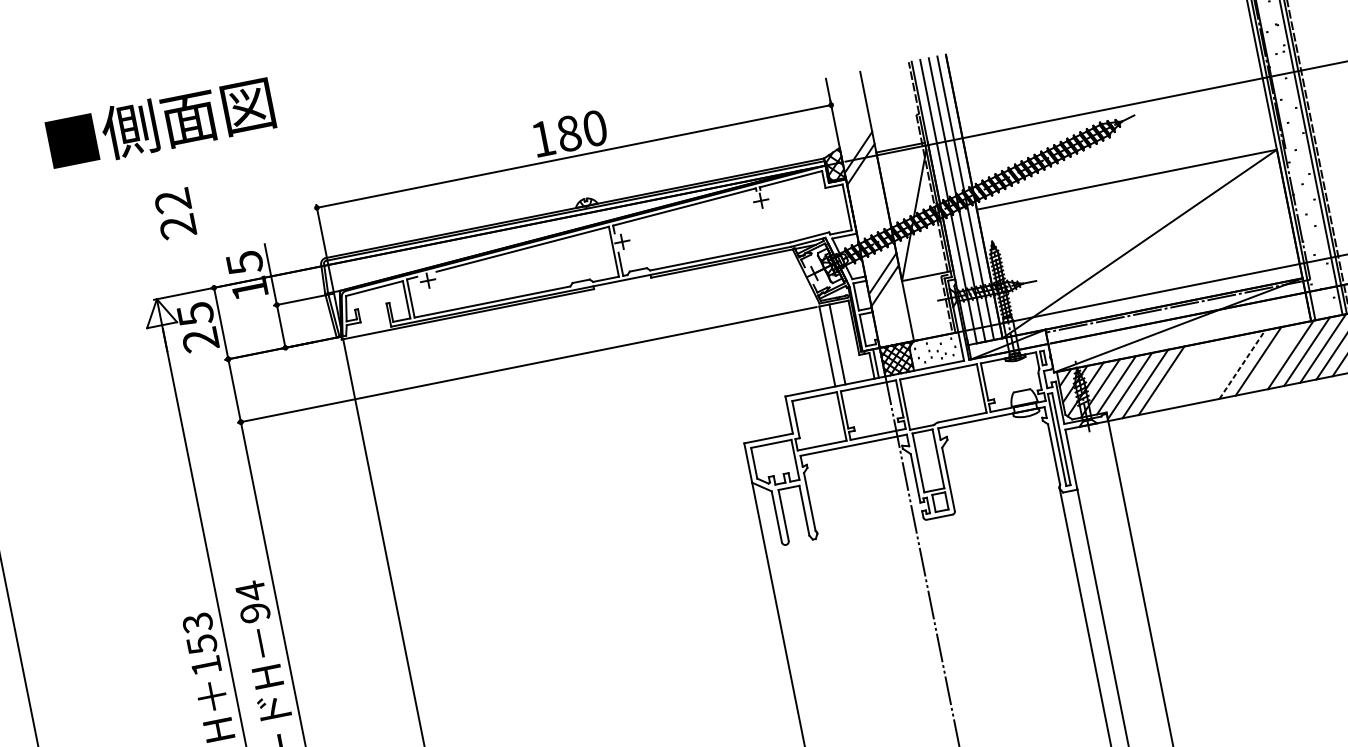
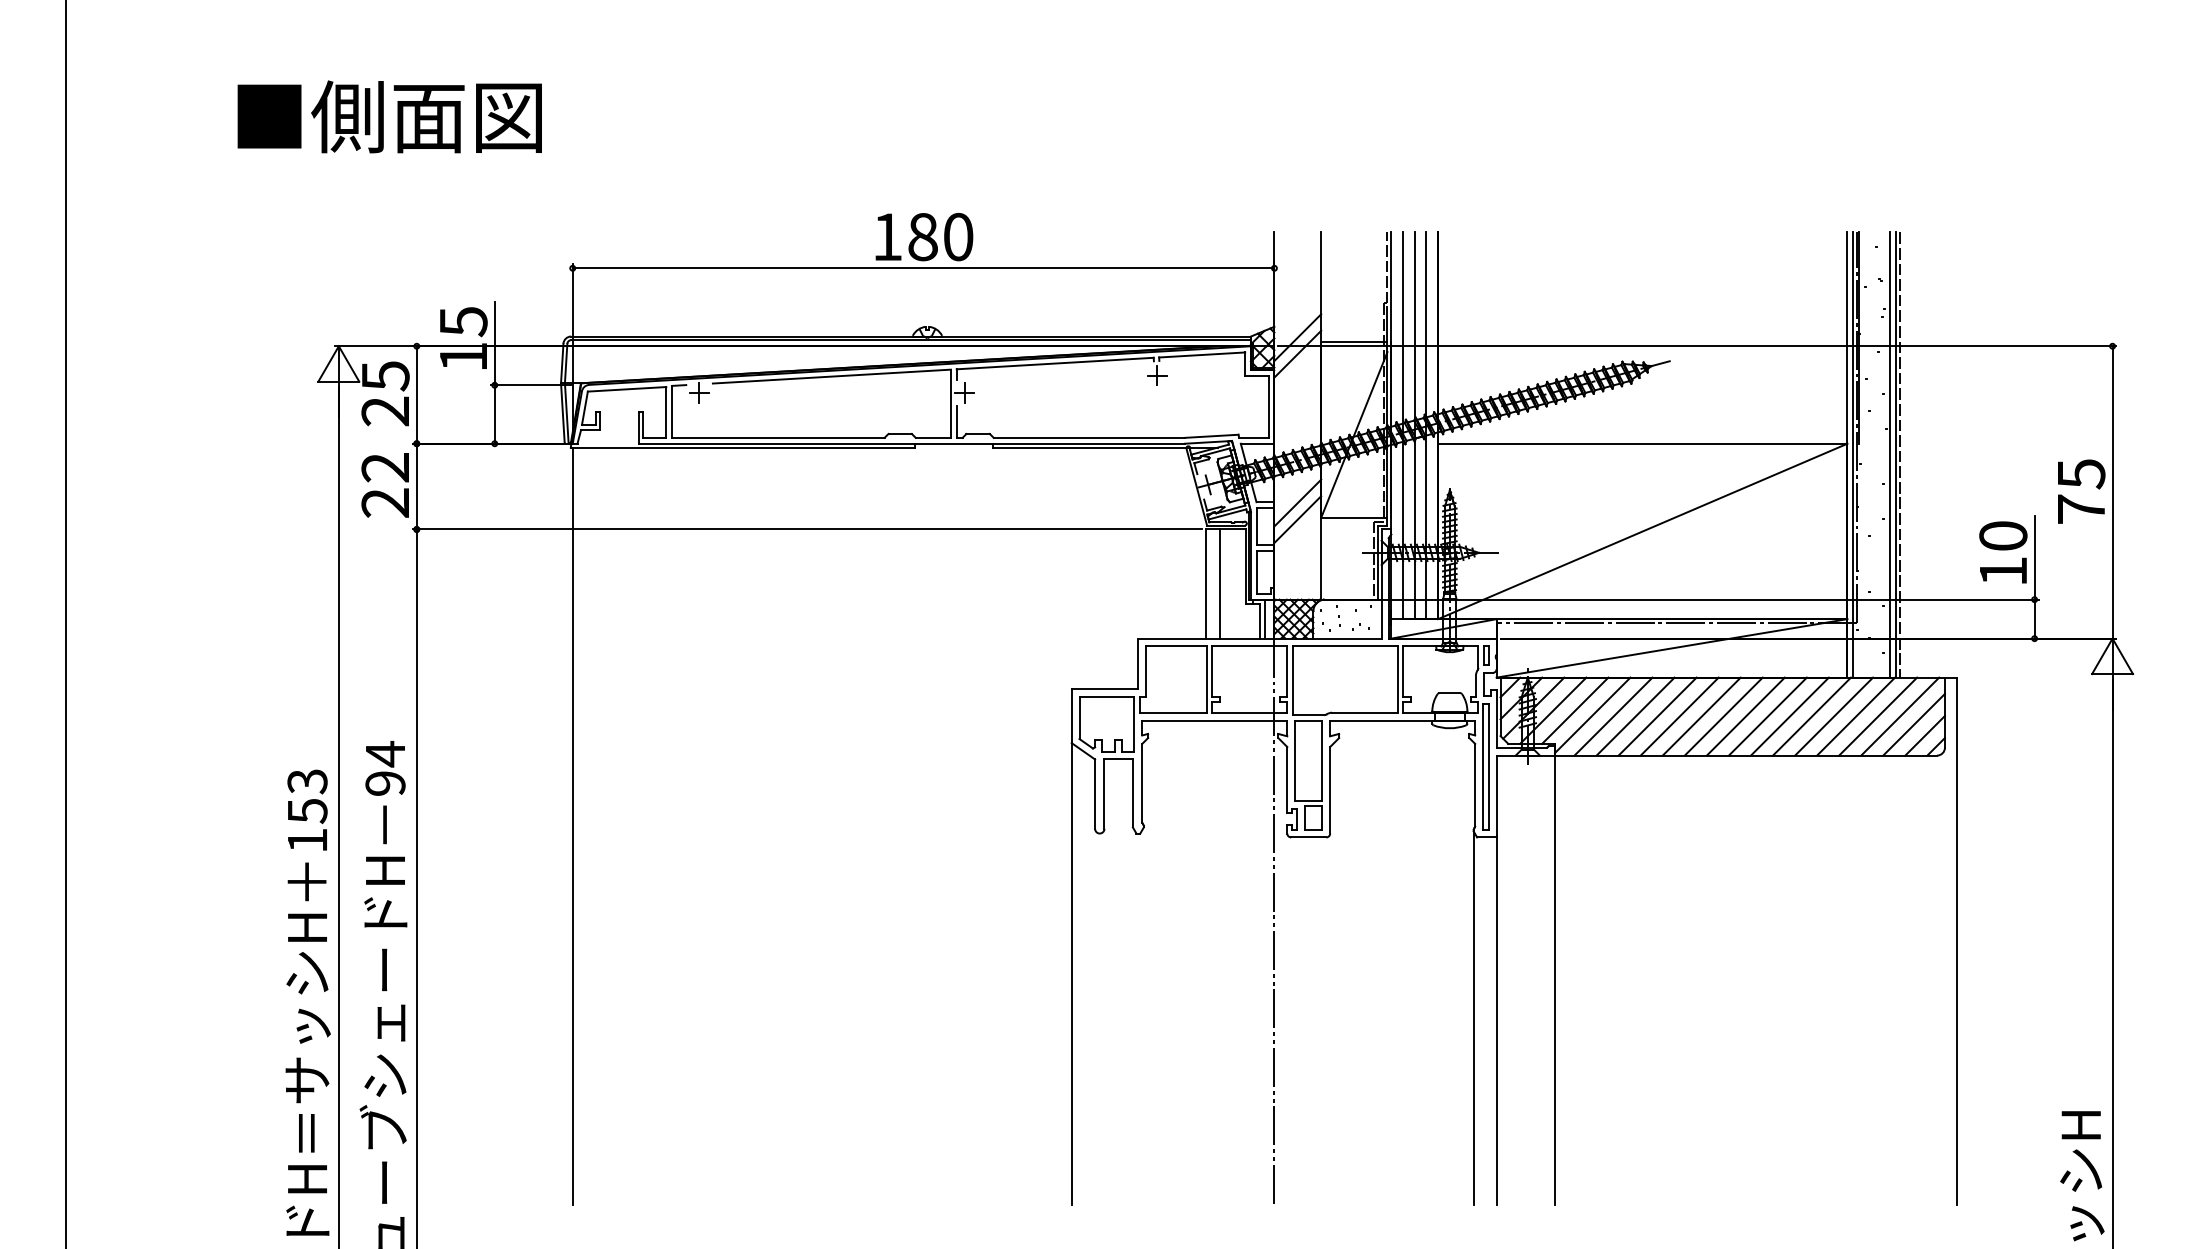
text: (174, 214) -> (384, 485), moved
line: (1274, 358) -> (1789, 716), added
line: (1242, 364) -> (1746, 716), dashed -> solid
line: (1225, 367) -> (1723, 716), added
line: (1209, 371) -> (1701, 716), added
line: (1193, 374) -> (1679, 716), added
line: (1177, 377) -> (1657, 716), added

